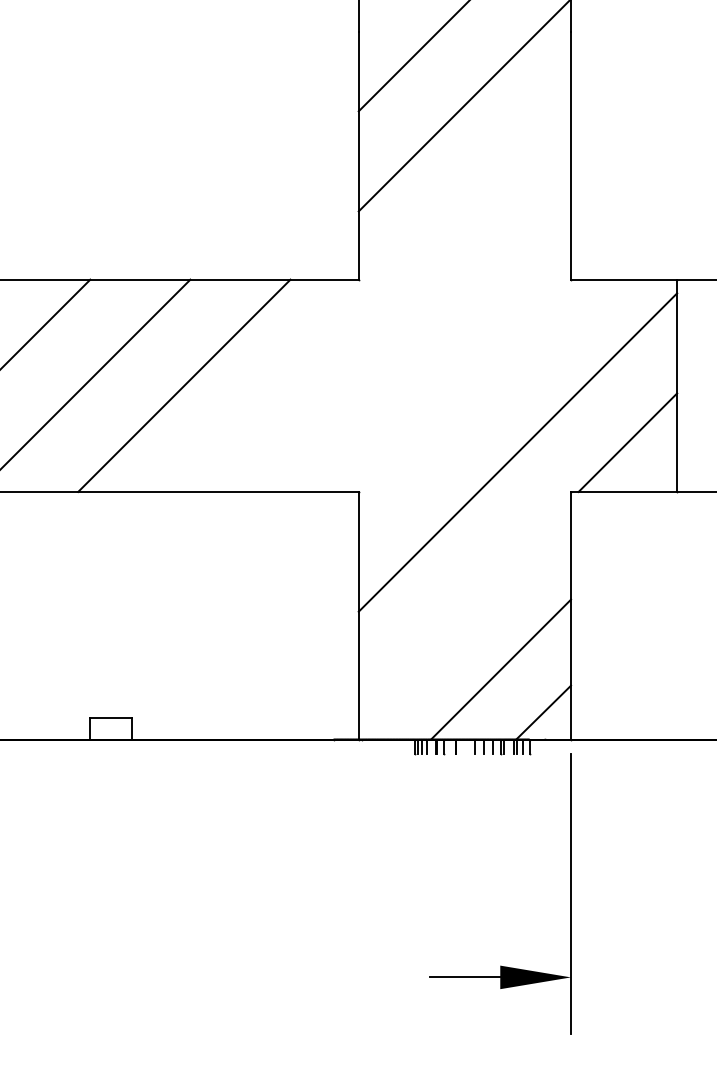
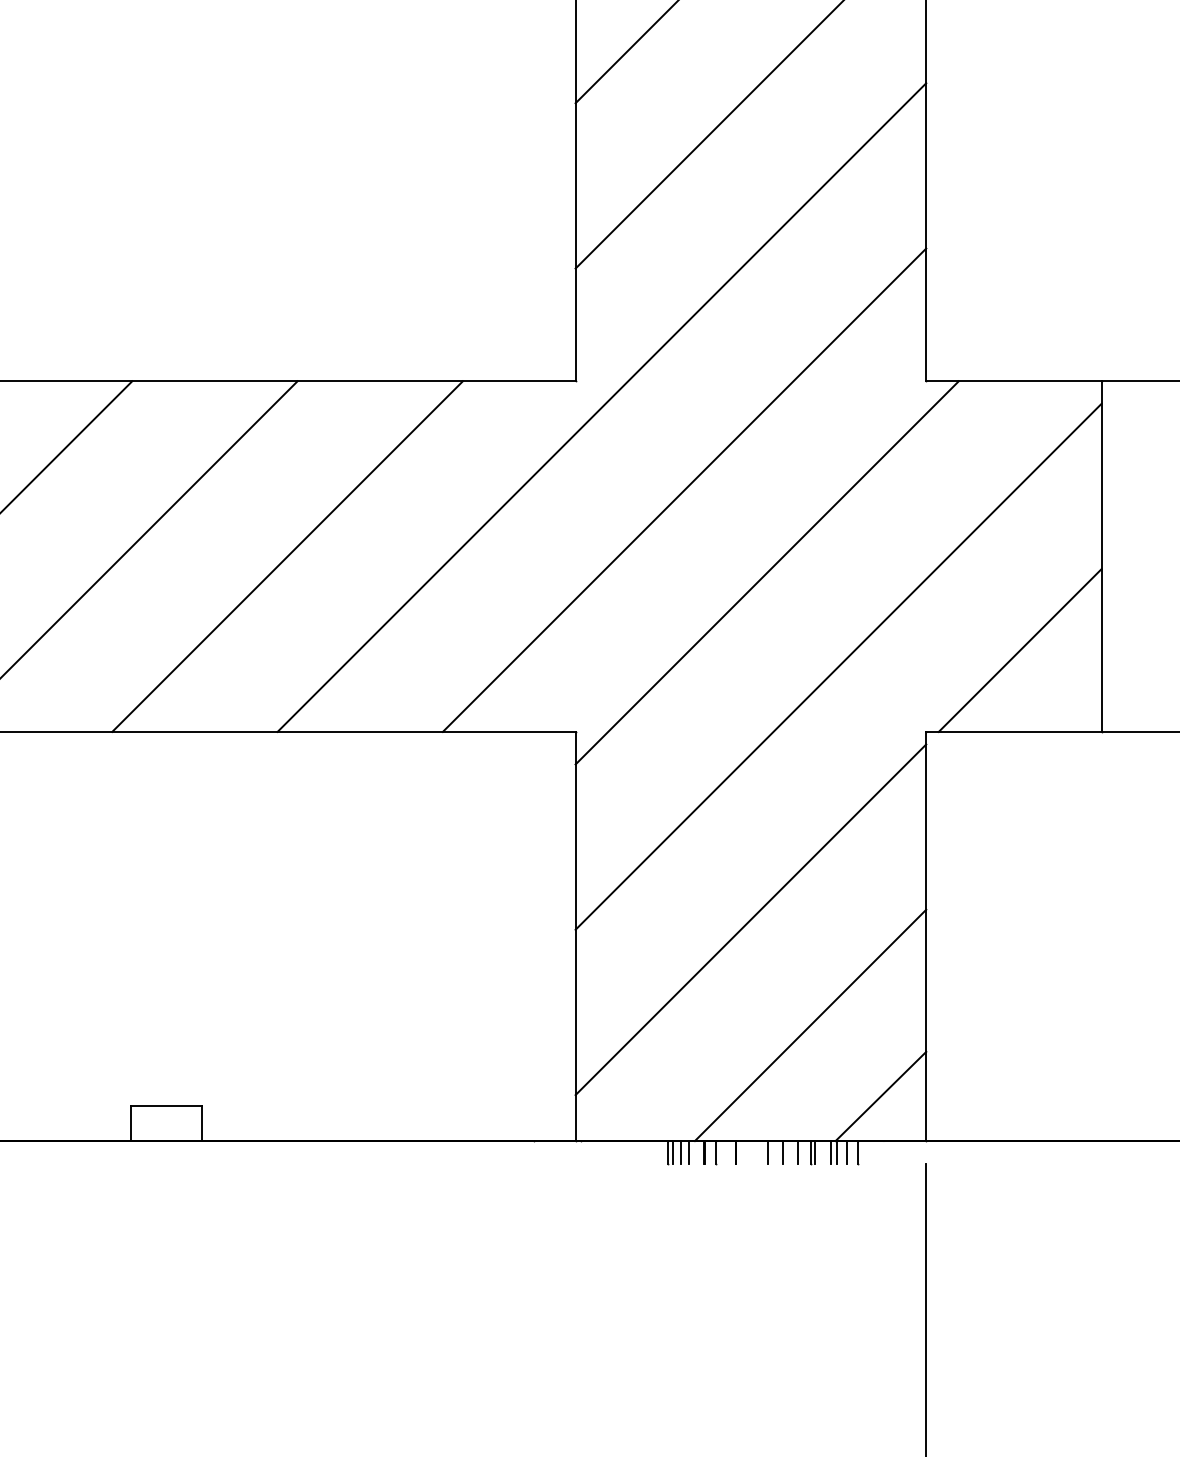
line: (374, 295) -> (601, 407), added
line: (424, 345) -> (684, 490), added
line: (474, 395) -> (766, 572), added
line: (464, 605) -> (750, 919), added

